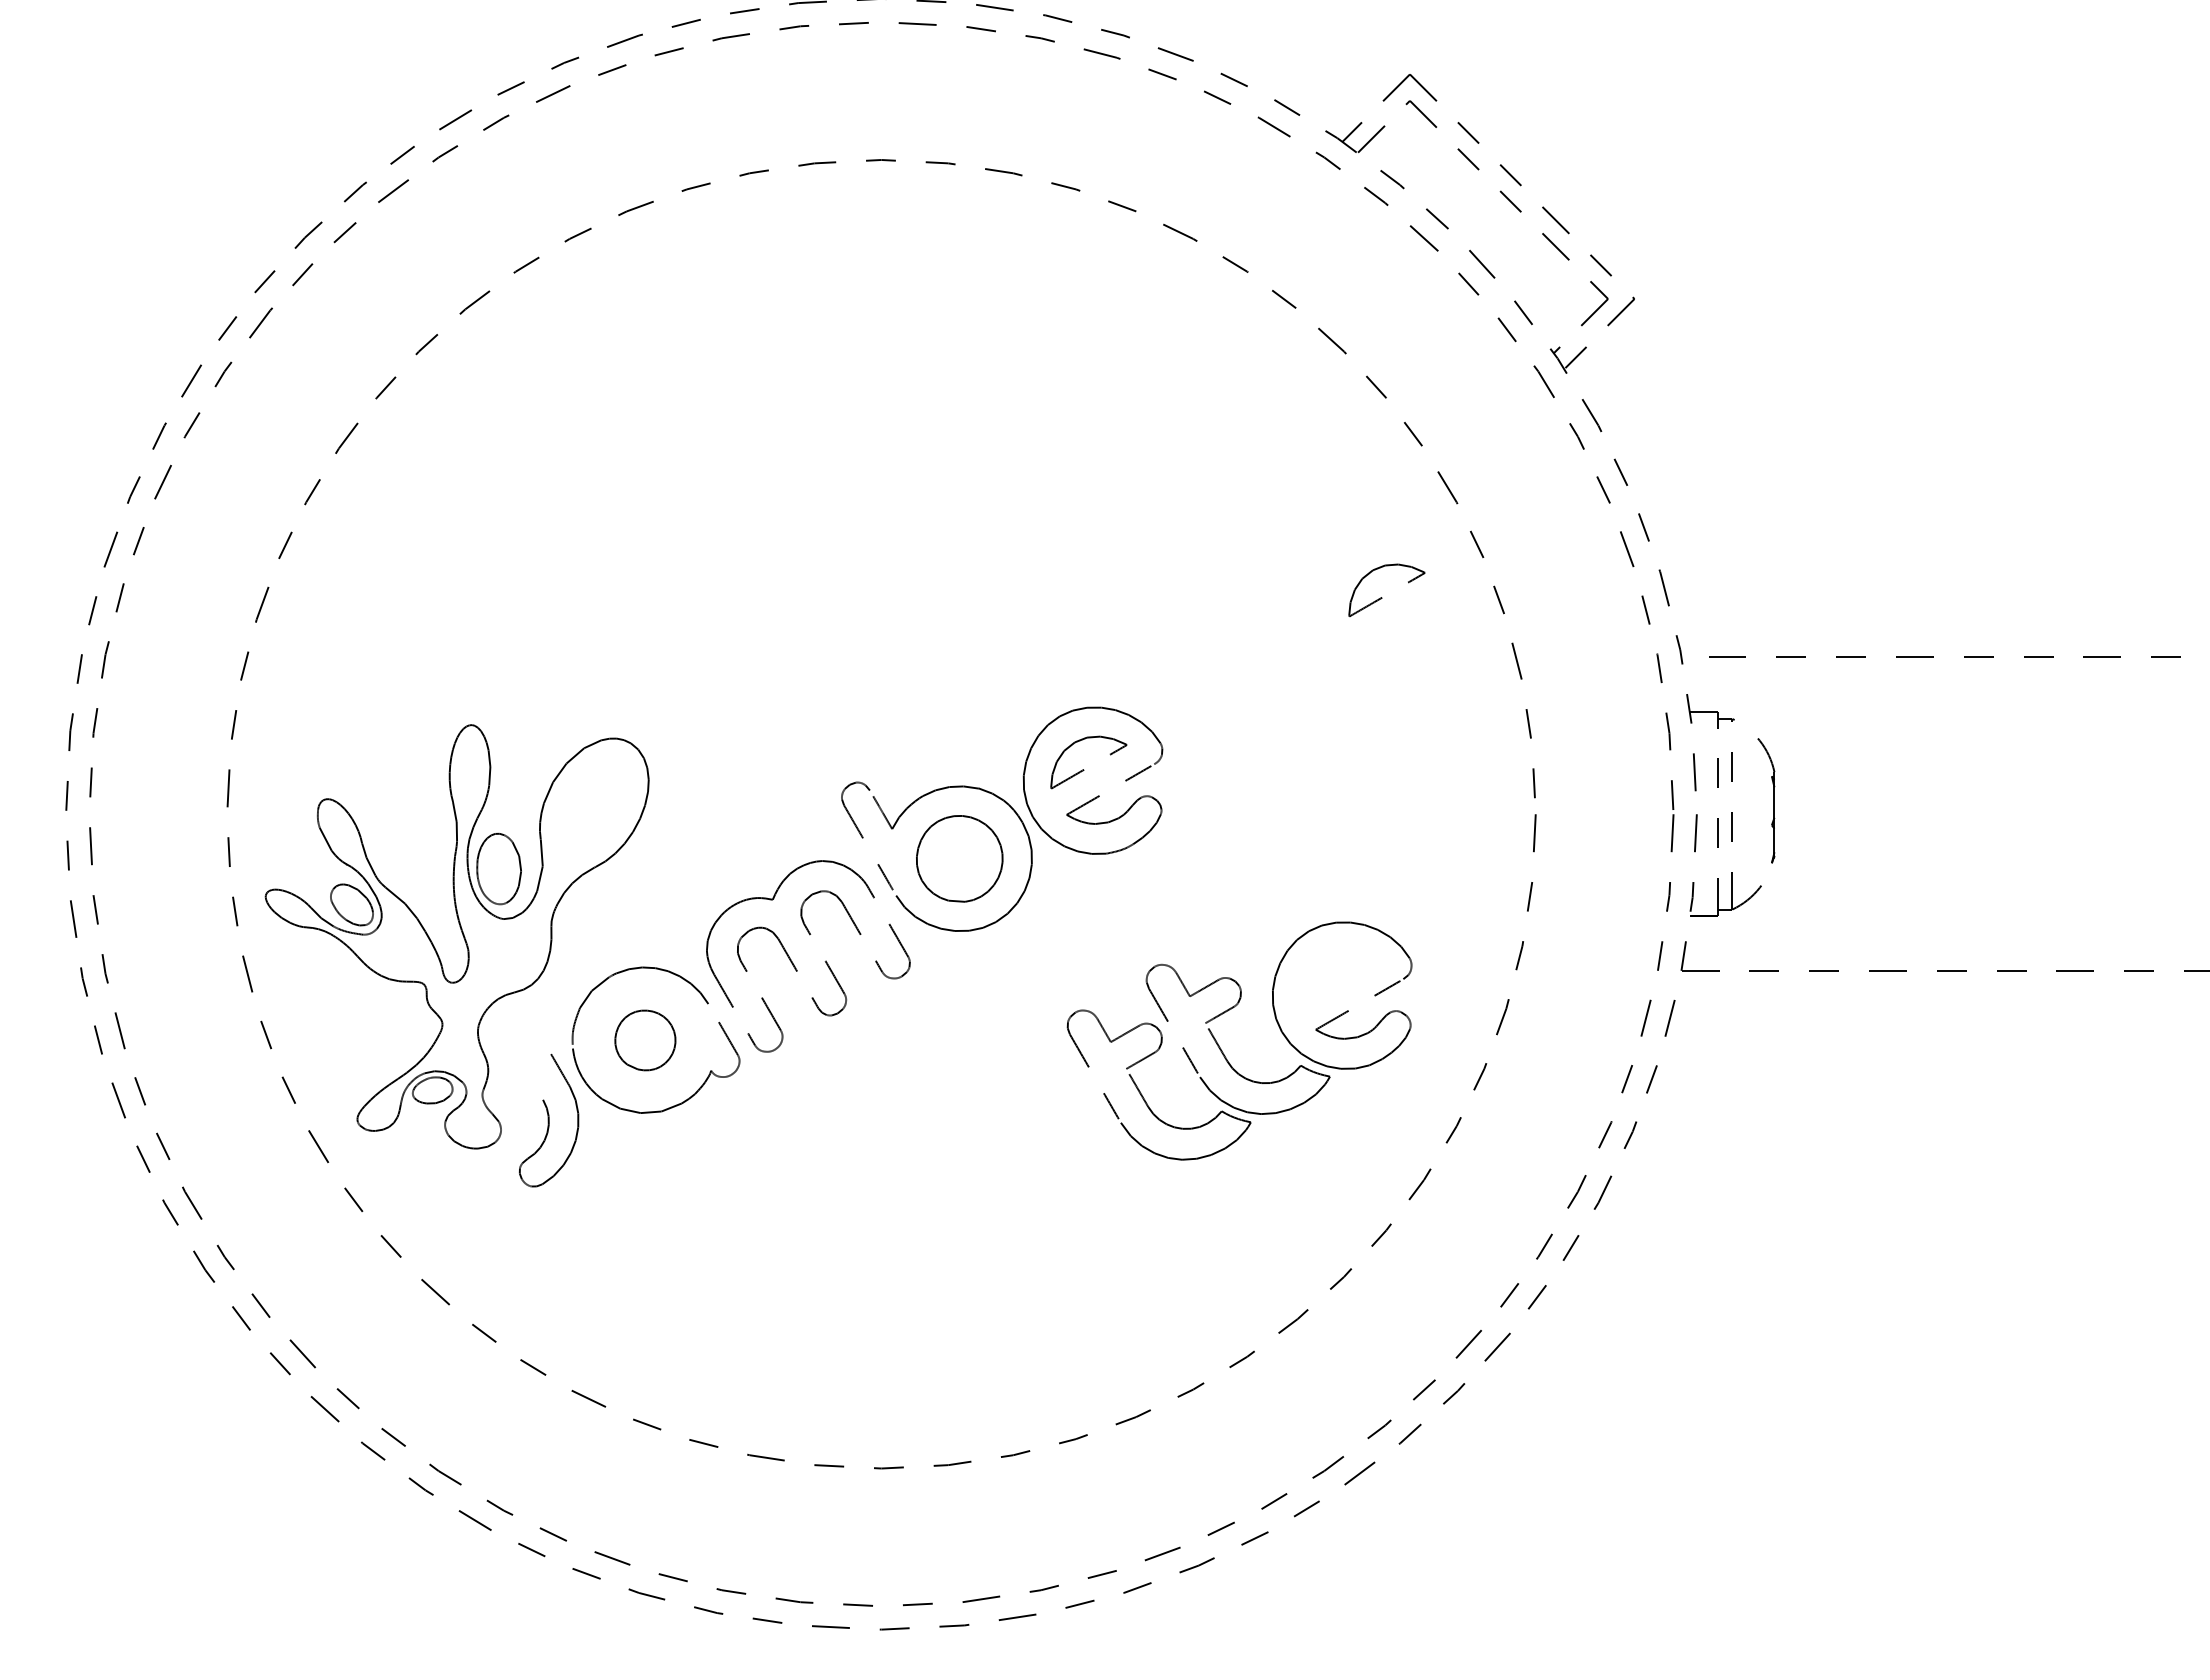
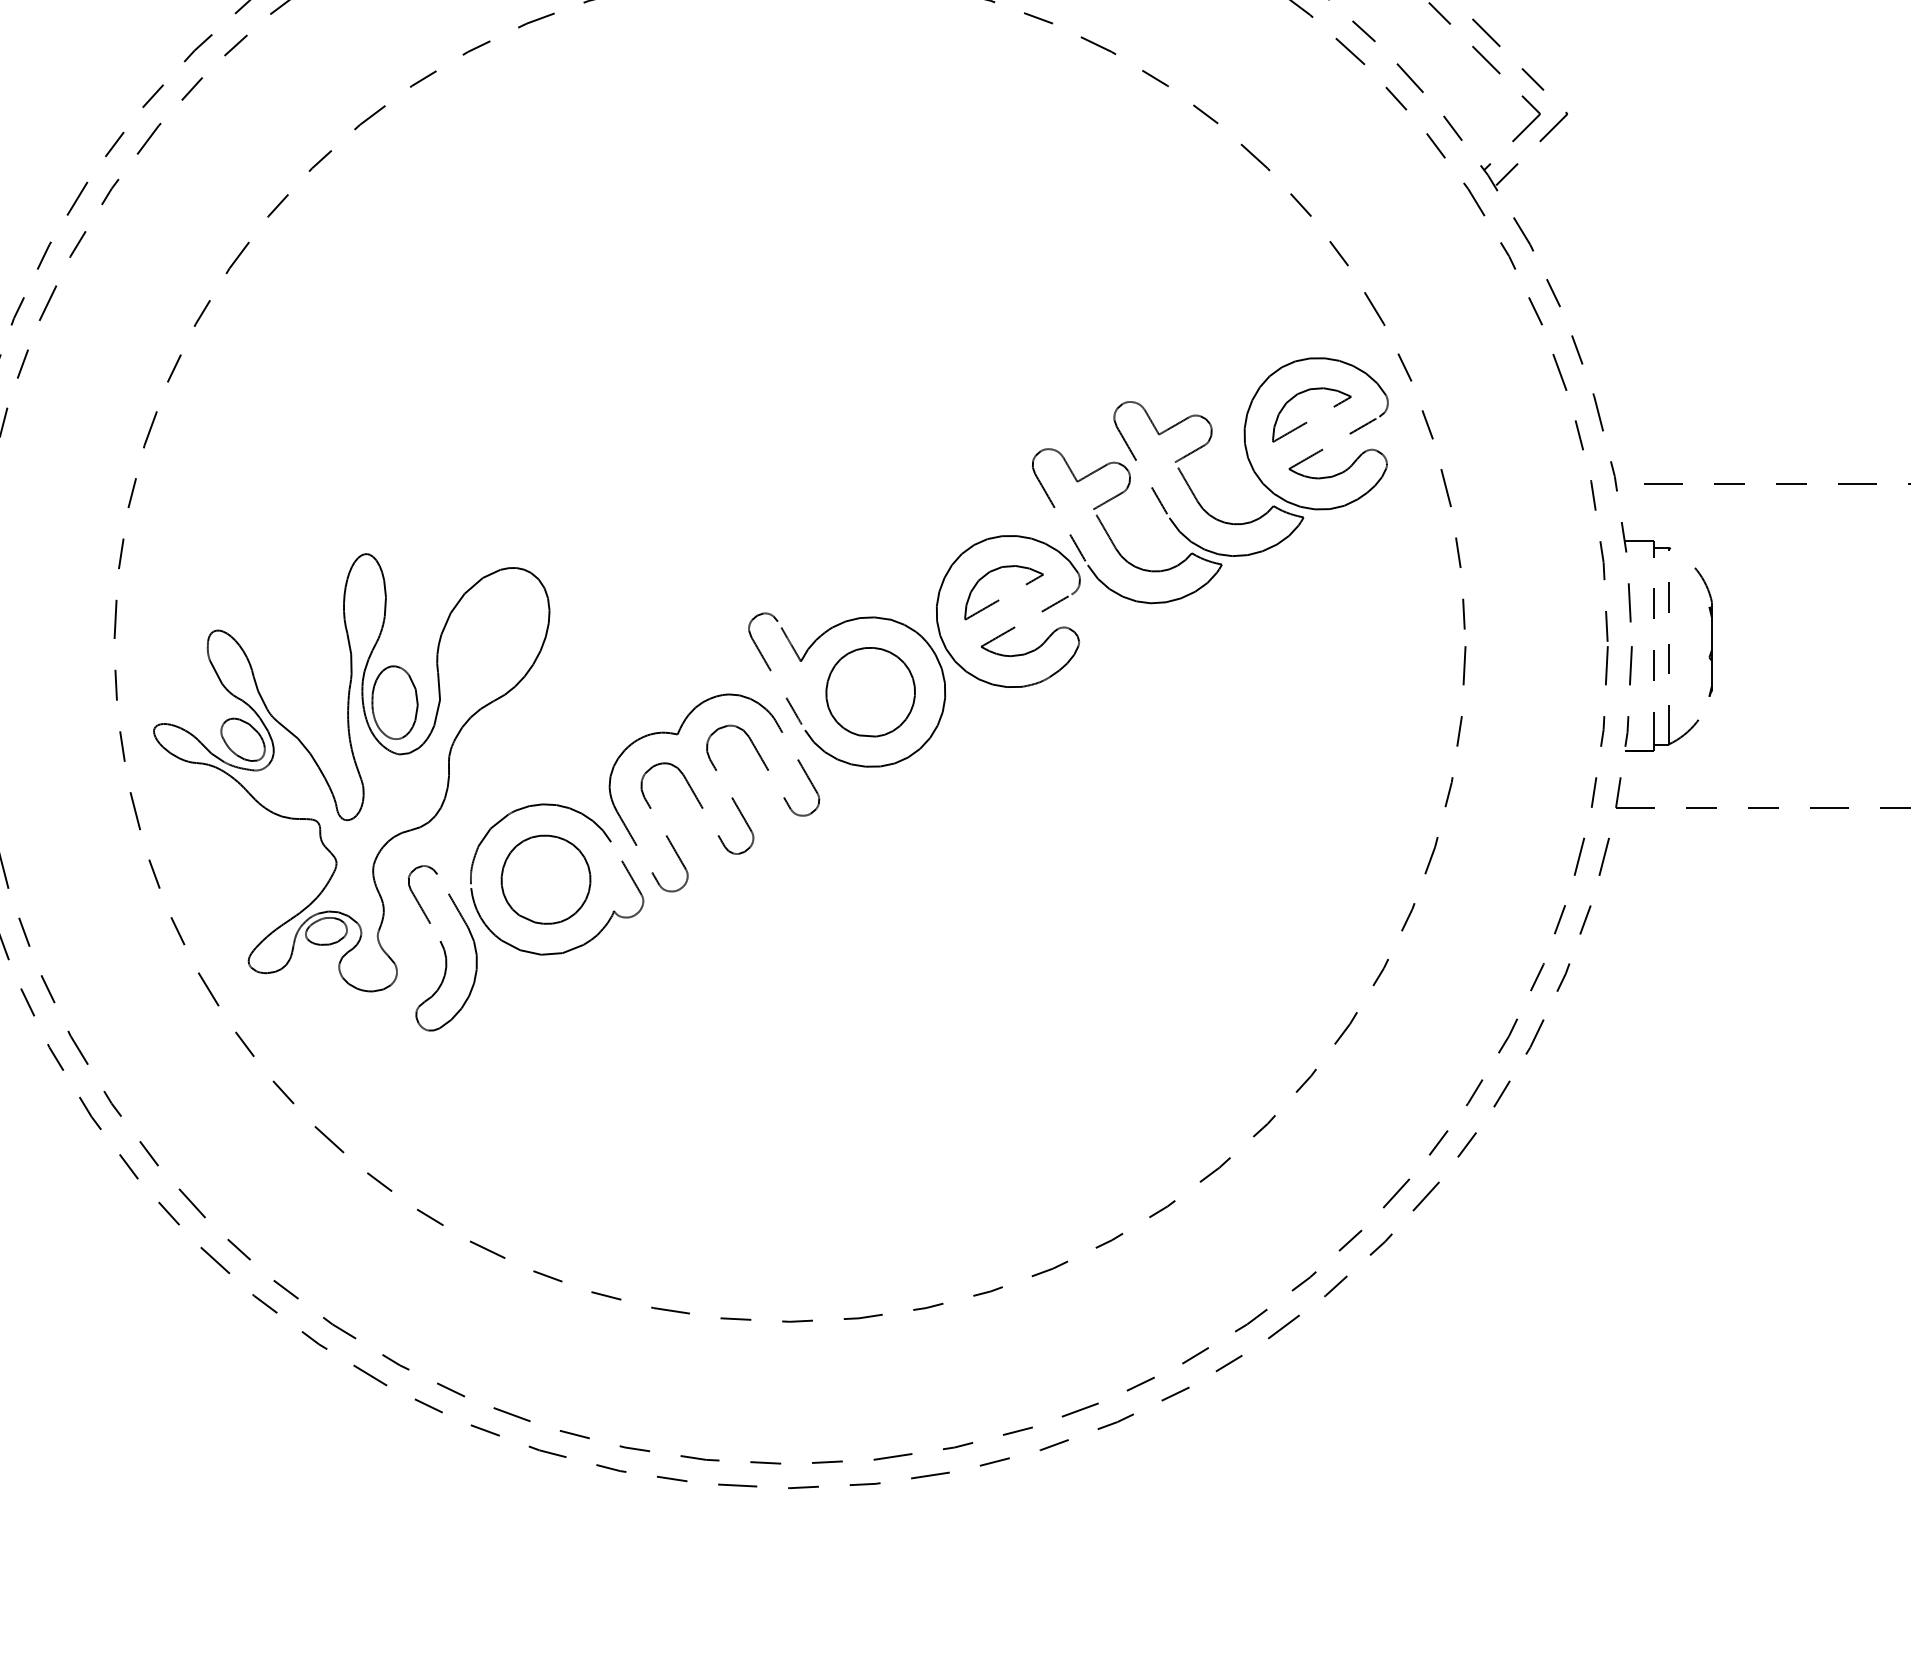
part: (645, 1040) -> (546, 879), size x1.43
part: (1221, 1048) -> (1191, 488), moved
part: (519, 1056) -> (416, 896), added

